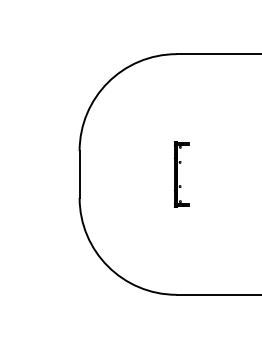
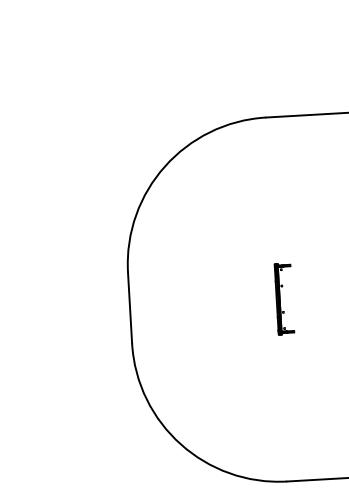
part: (181, 174) -> (284, 299), size x0.71

